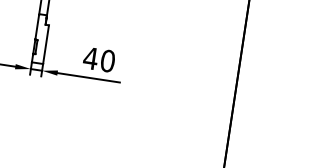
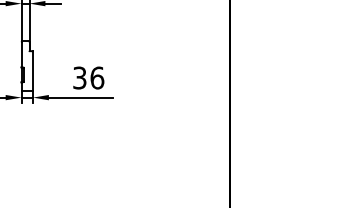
text: (99, 59) -> (88, 77), 40 -> 36

